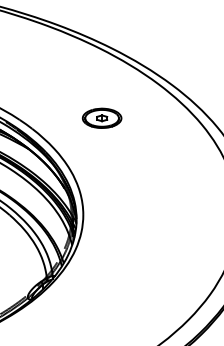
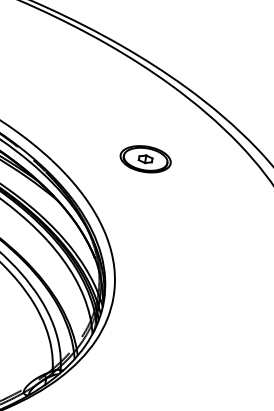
part: (101, 117) -> (145, 158), moved

